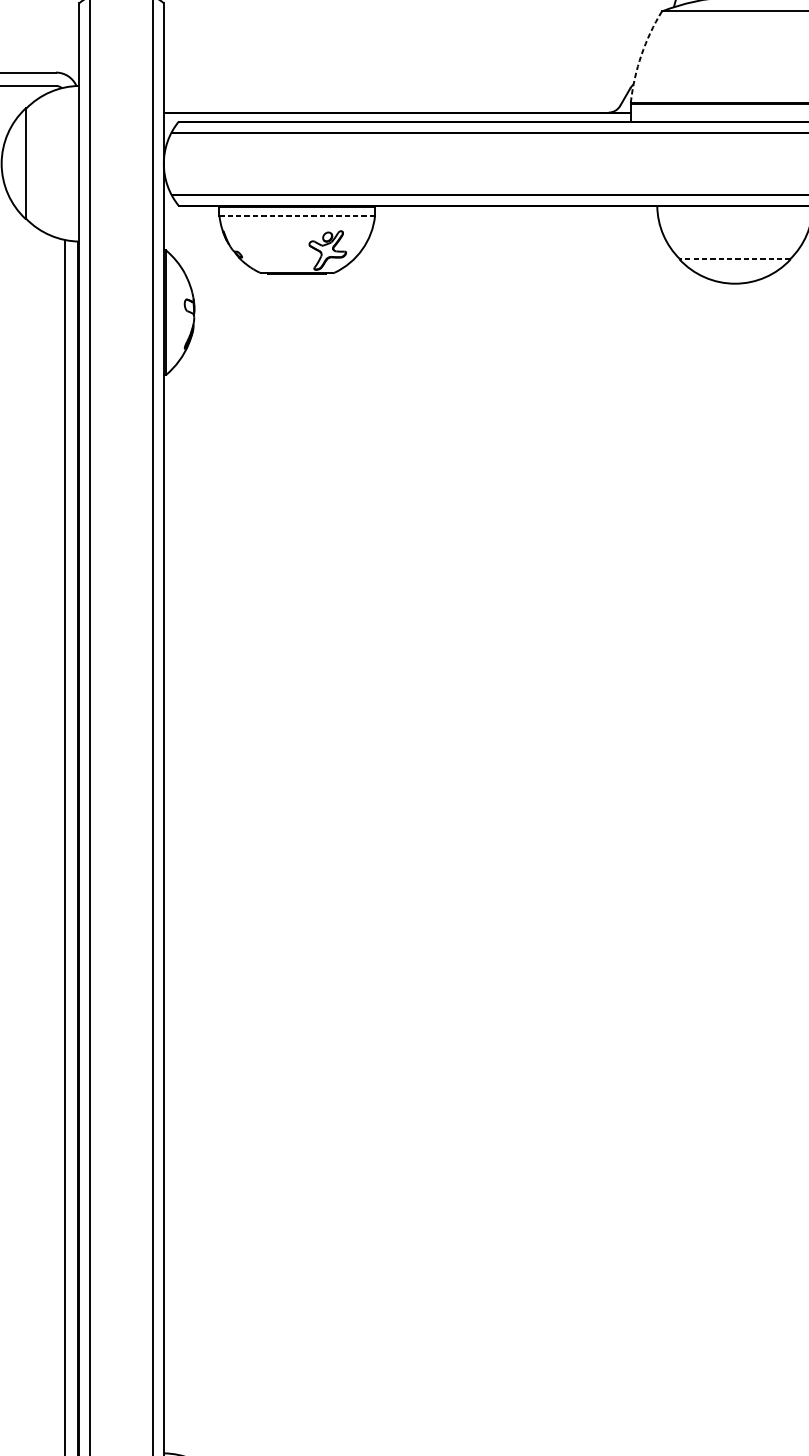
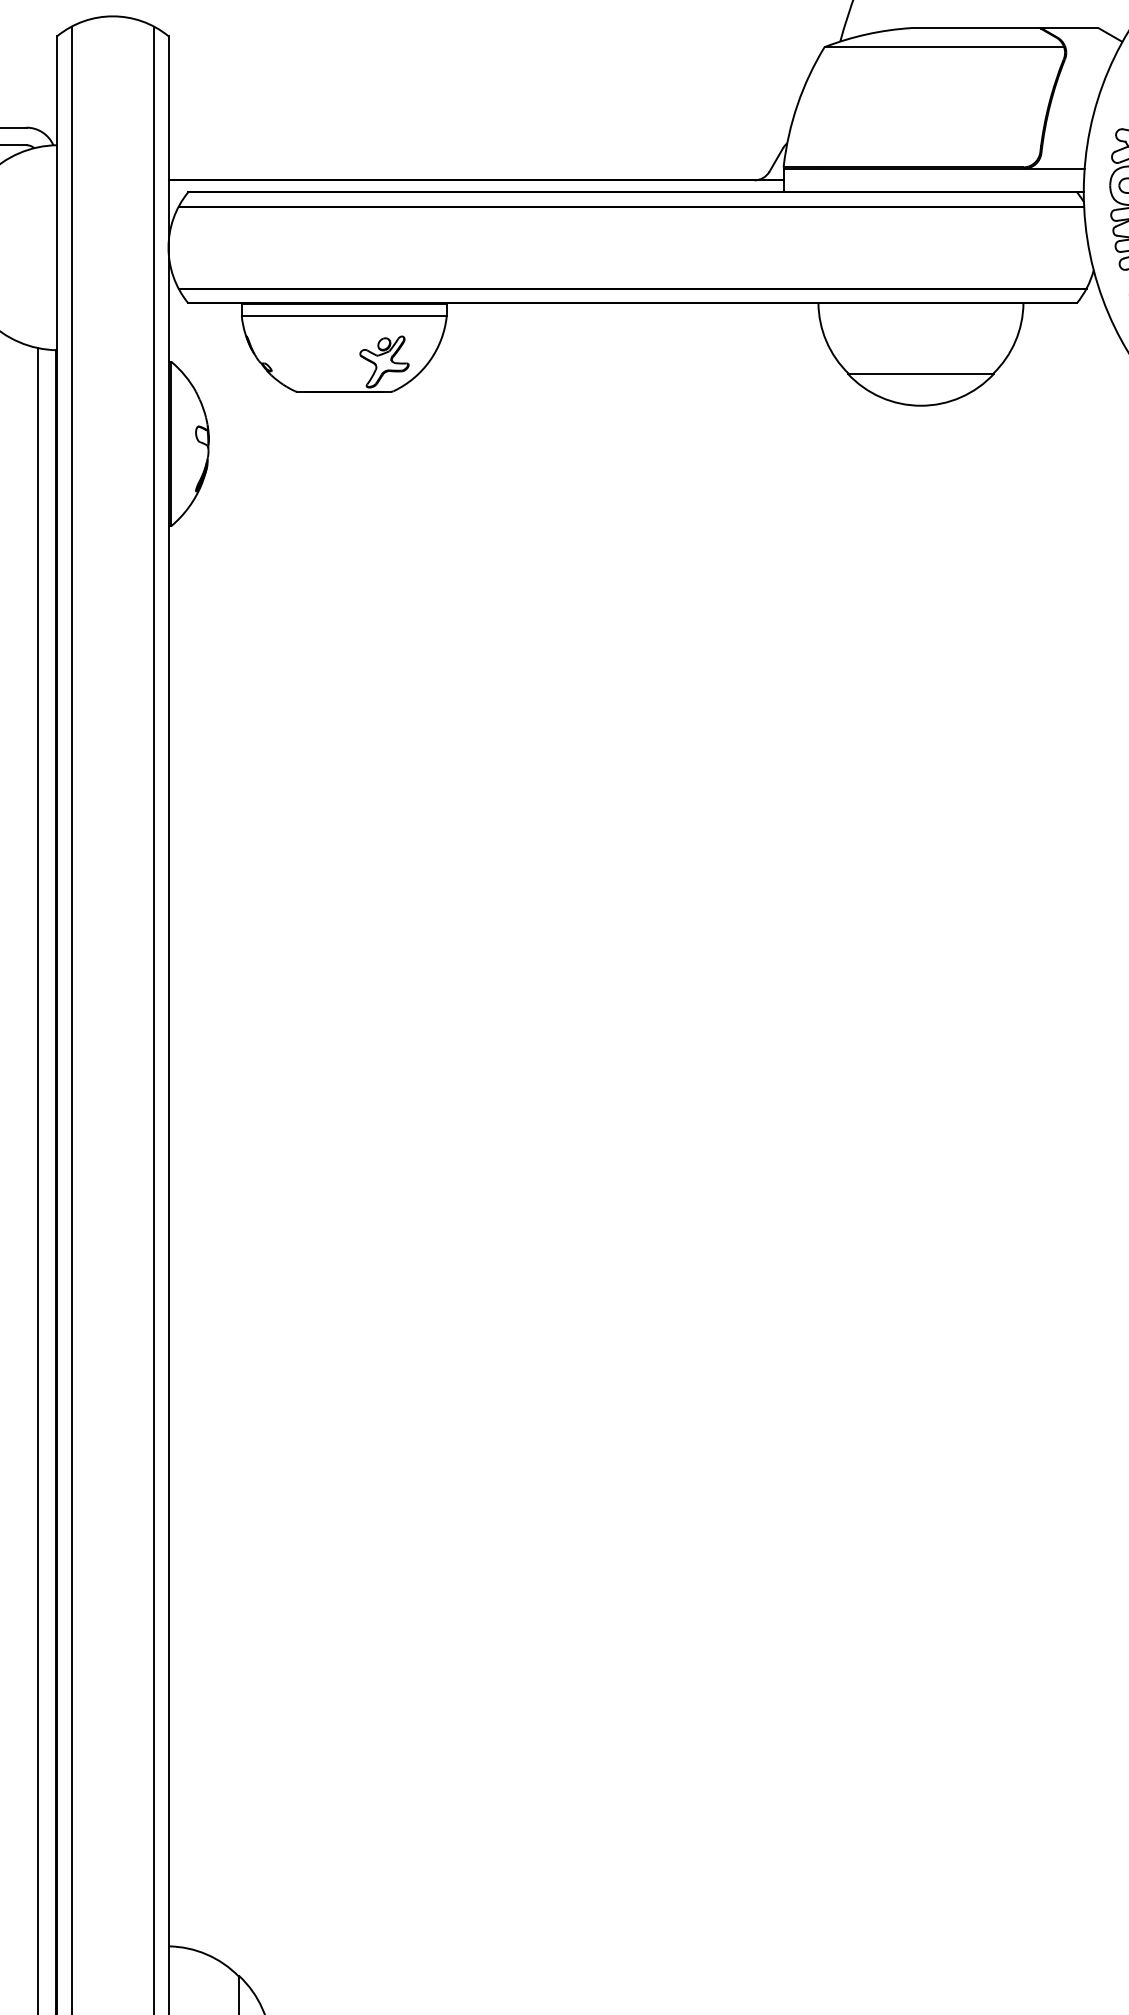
arc: (641, 55) -> (797, 104), dashed -> solid
line: (297, 215) -> (344, 316), dashed -> solid
line: (734, 259) -> (920, 373), dashed -> solid

